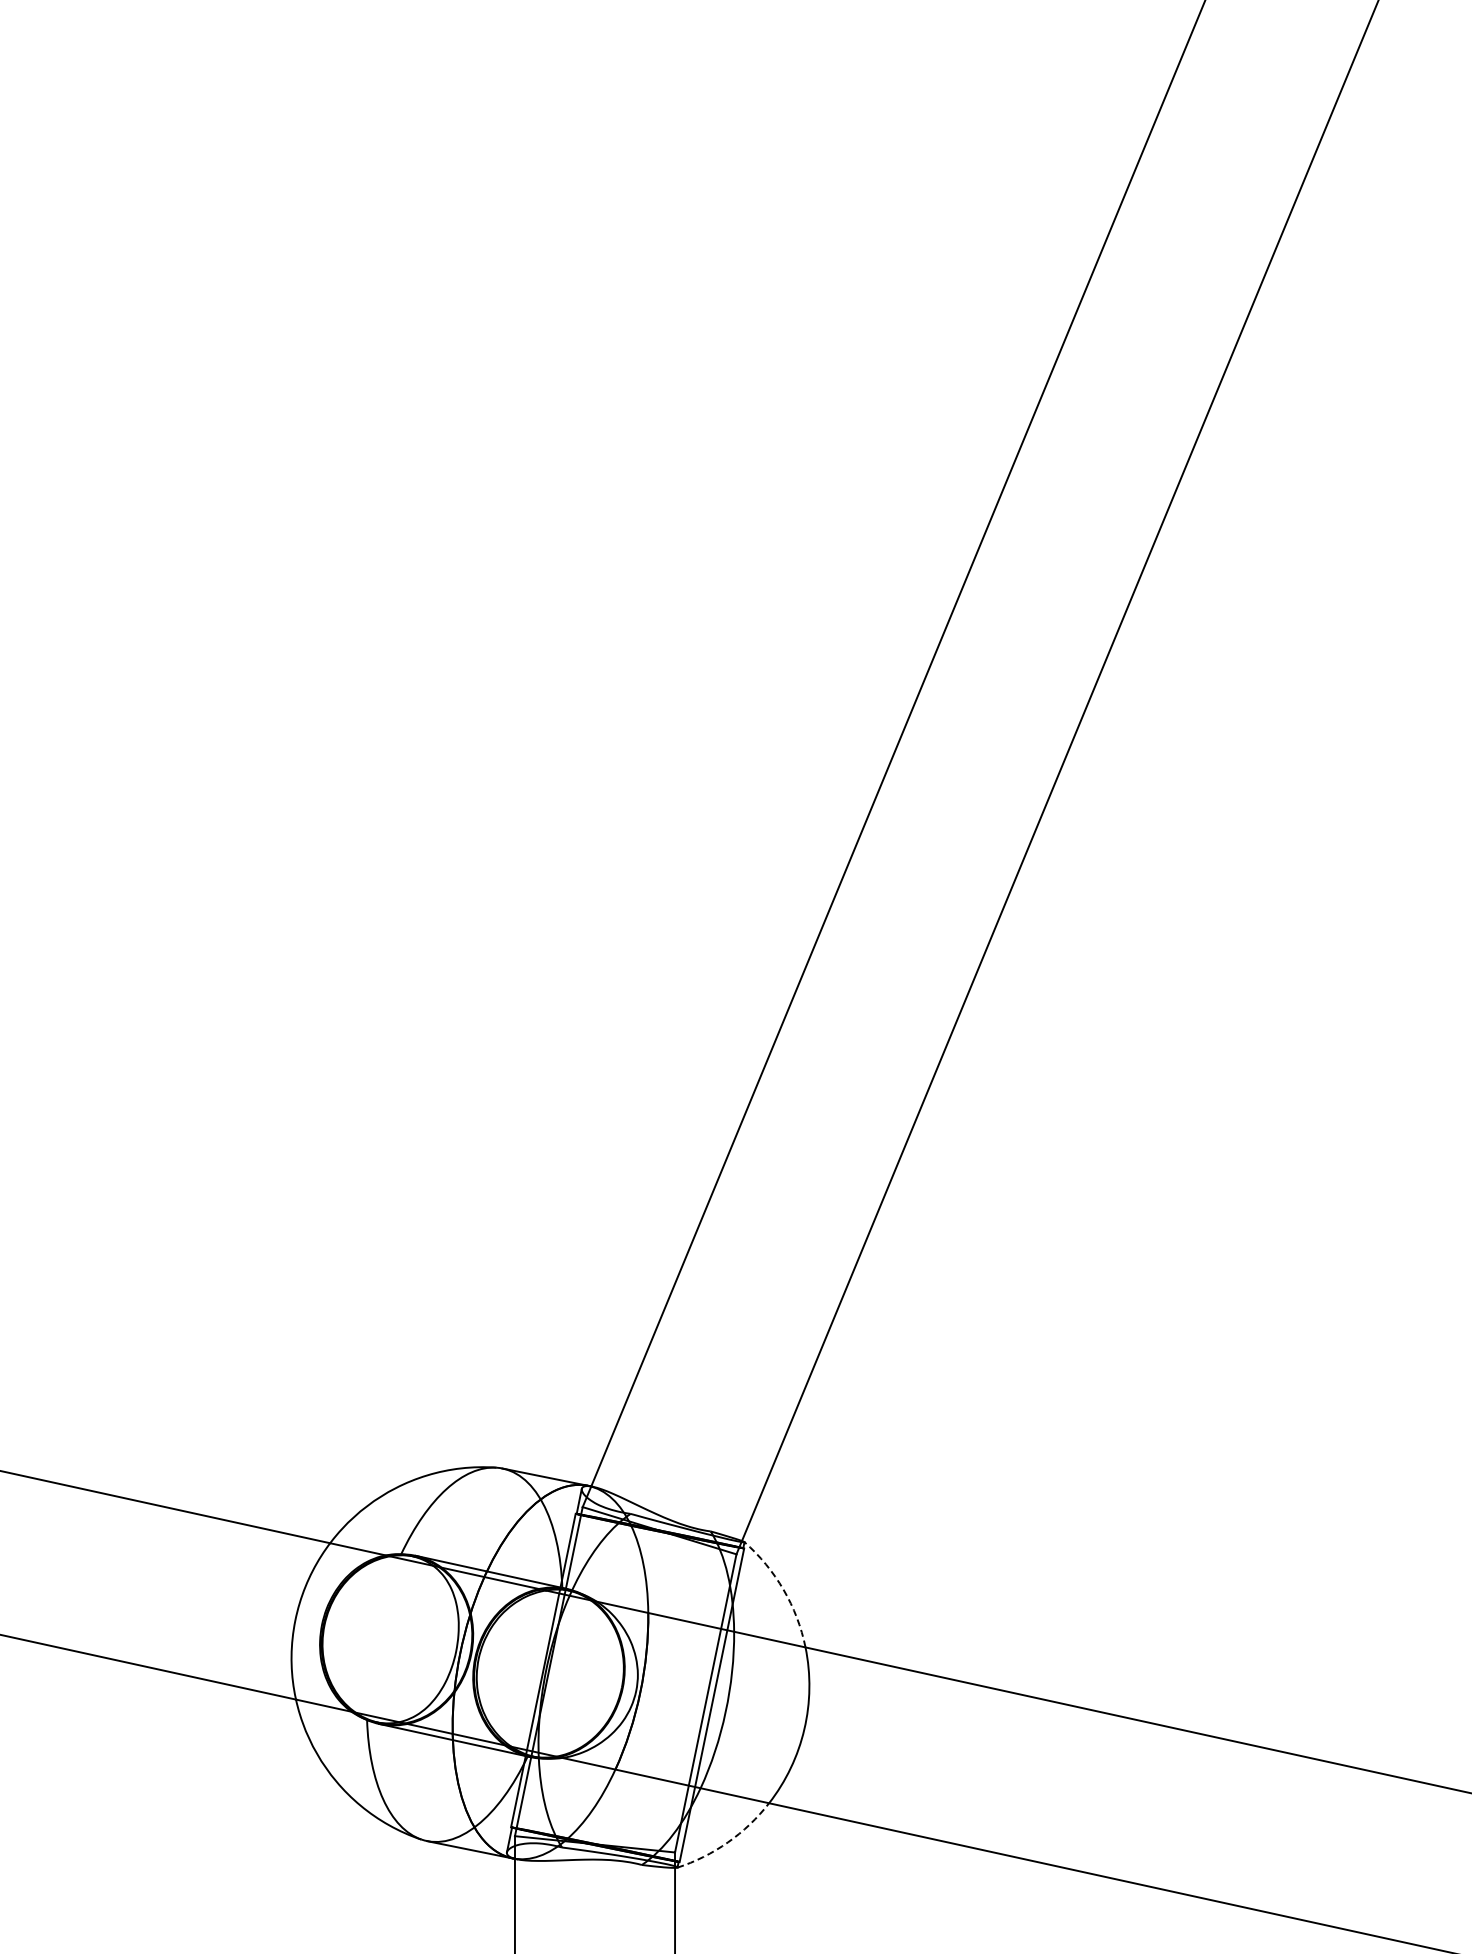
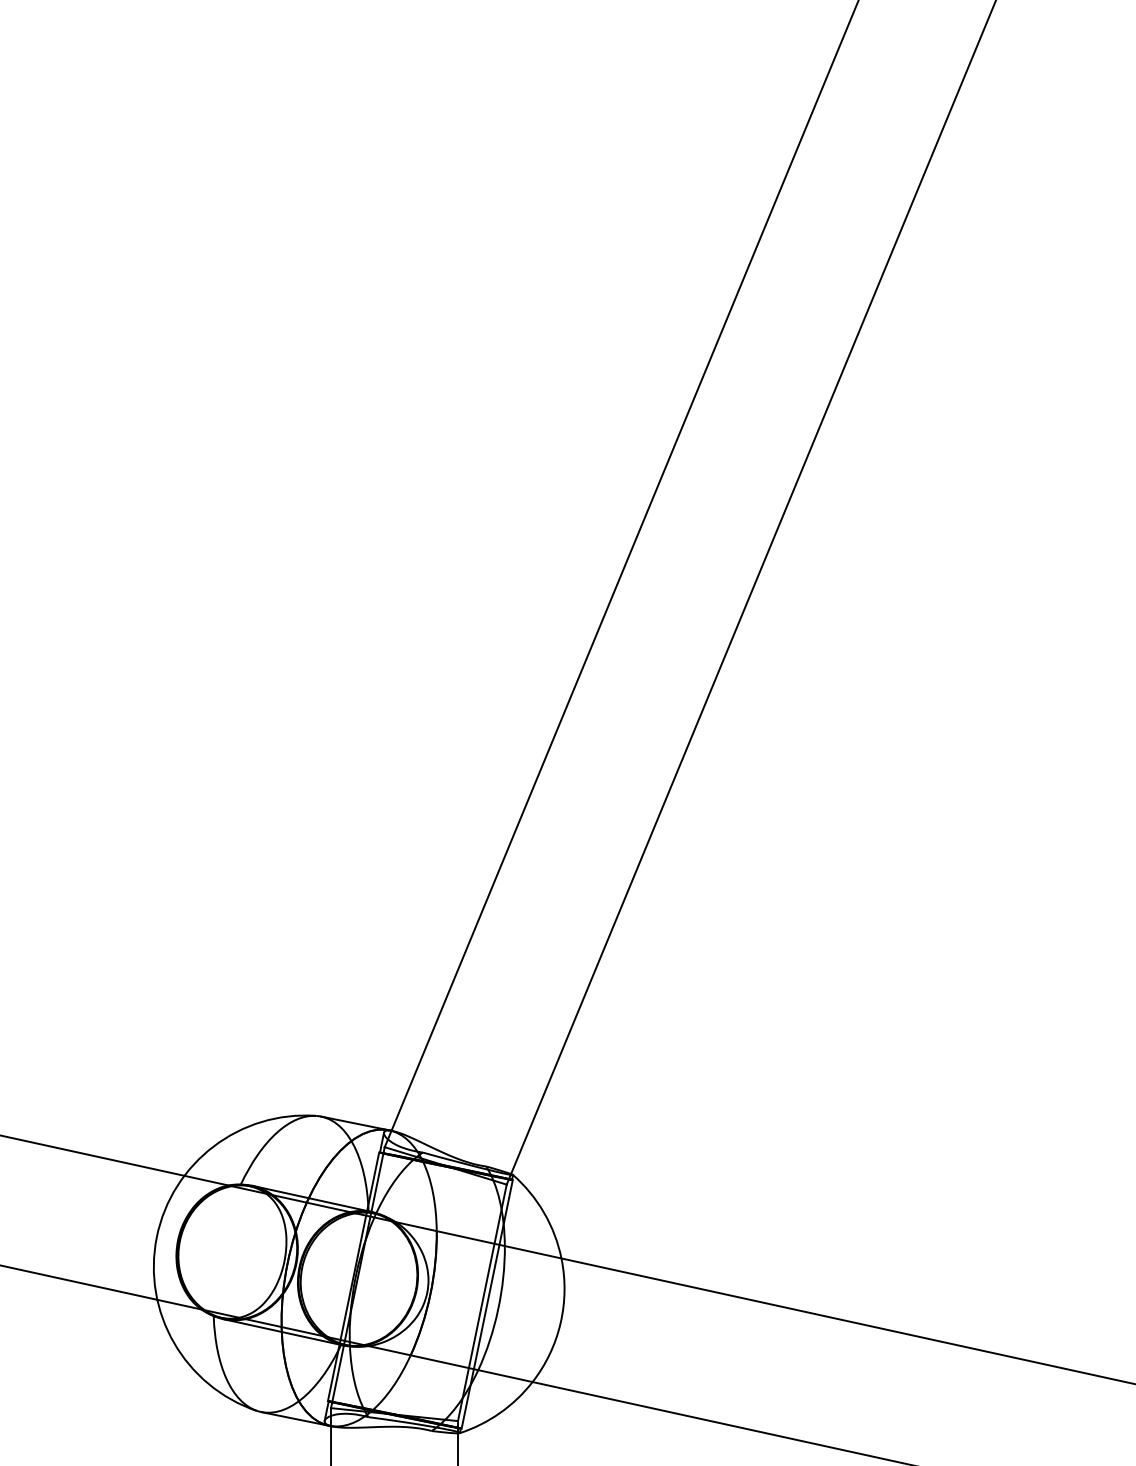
arc: (783, 1589) -> (544, 1212), dashed -> solid
arc: (727, 1842) -> (499, 1413), dashed -> solid

